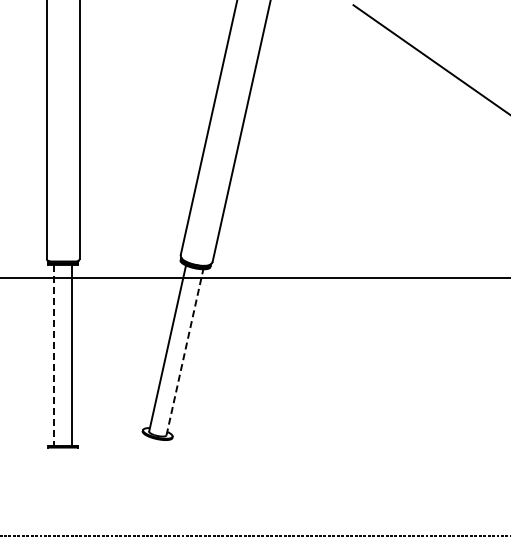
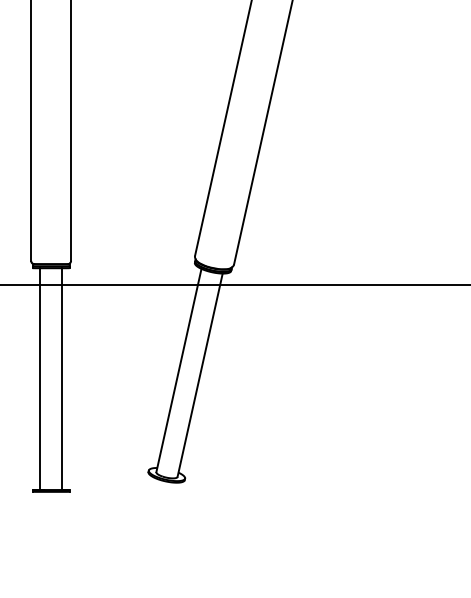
line: (185, 351) -> (200, 374), dashed -> solid
line: (54, 355) -> (40, 379), dashed -> solid

